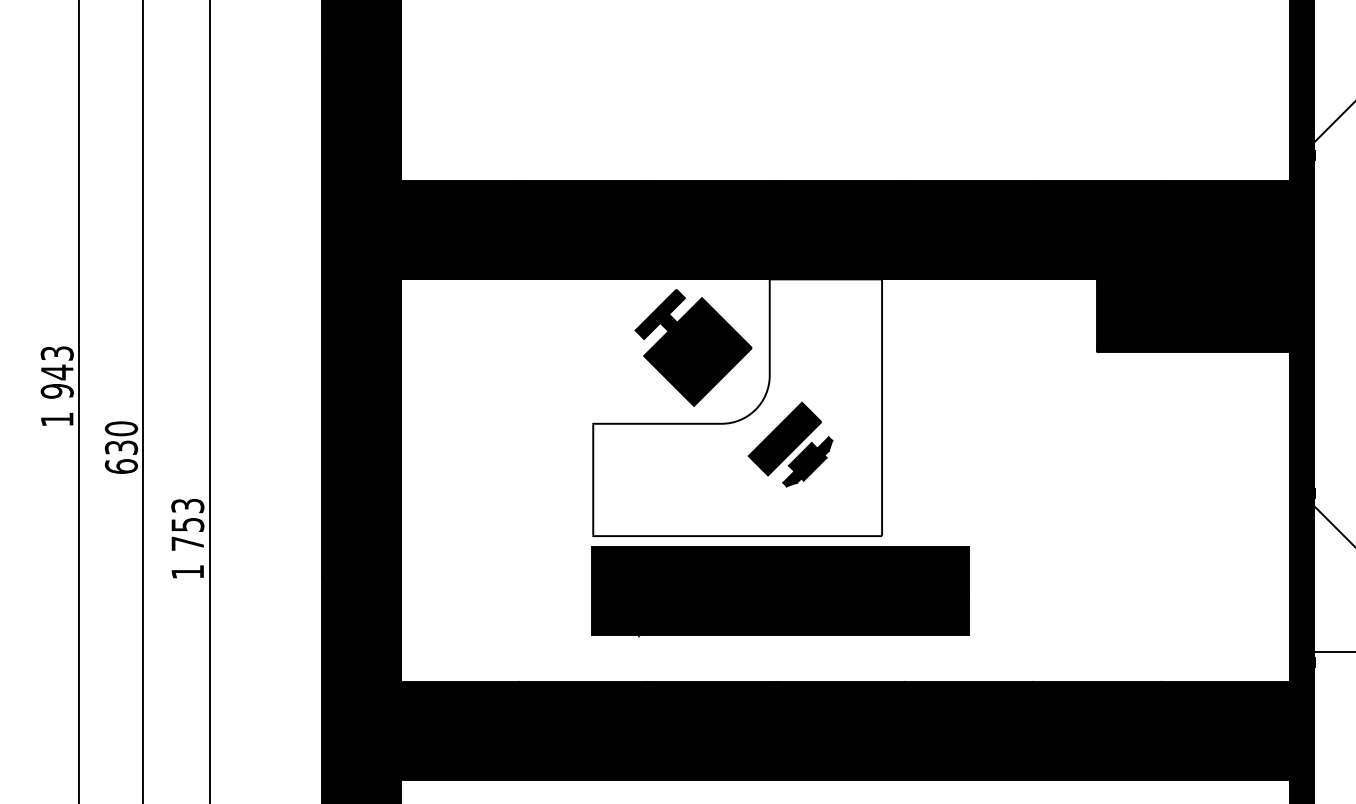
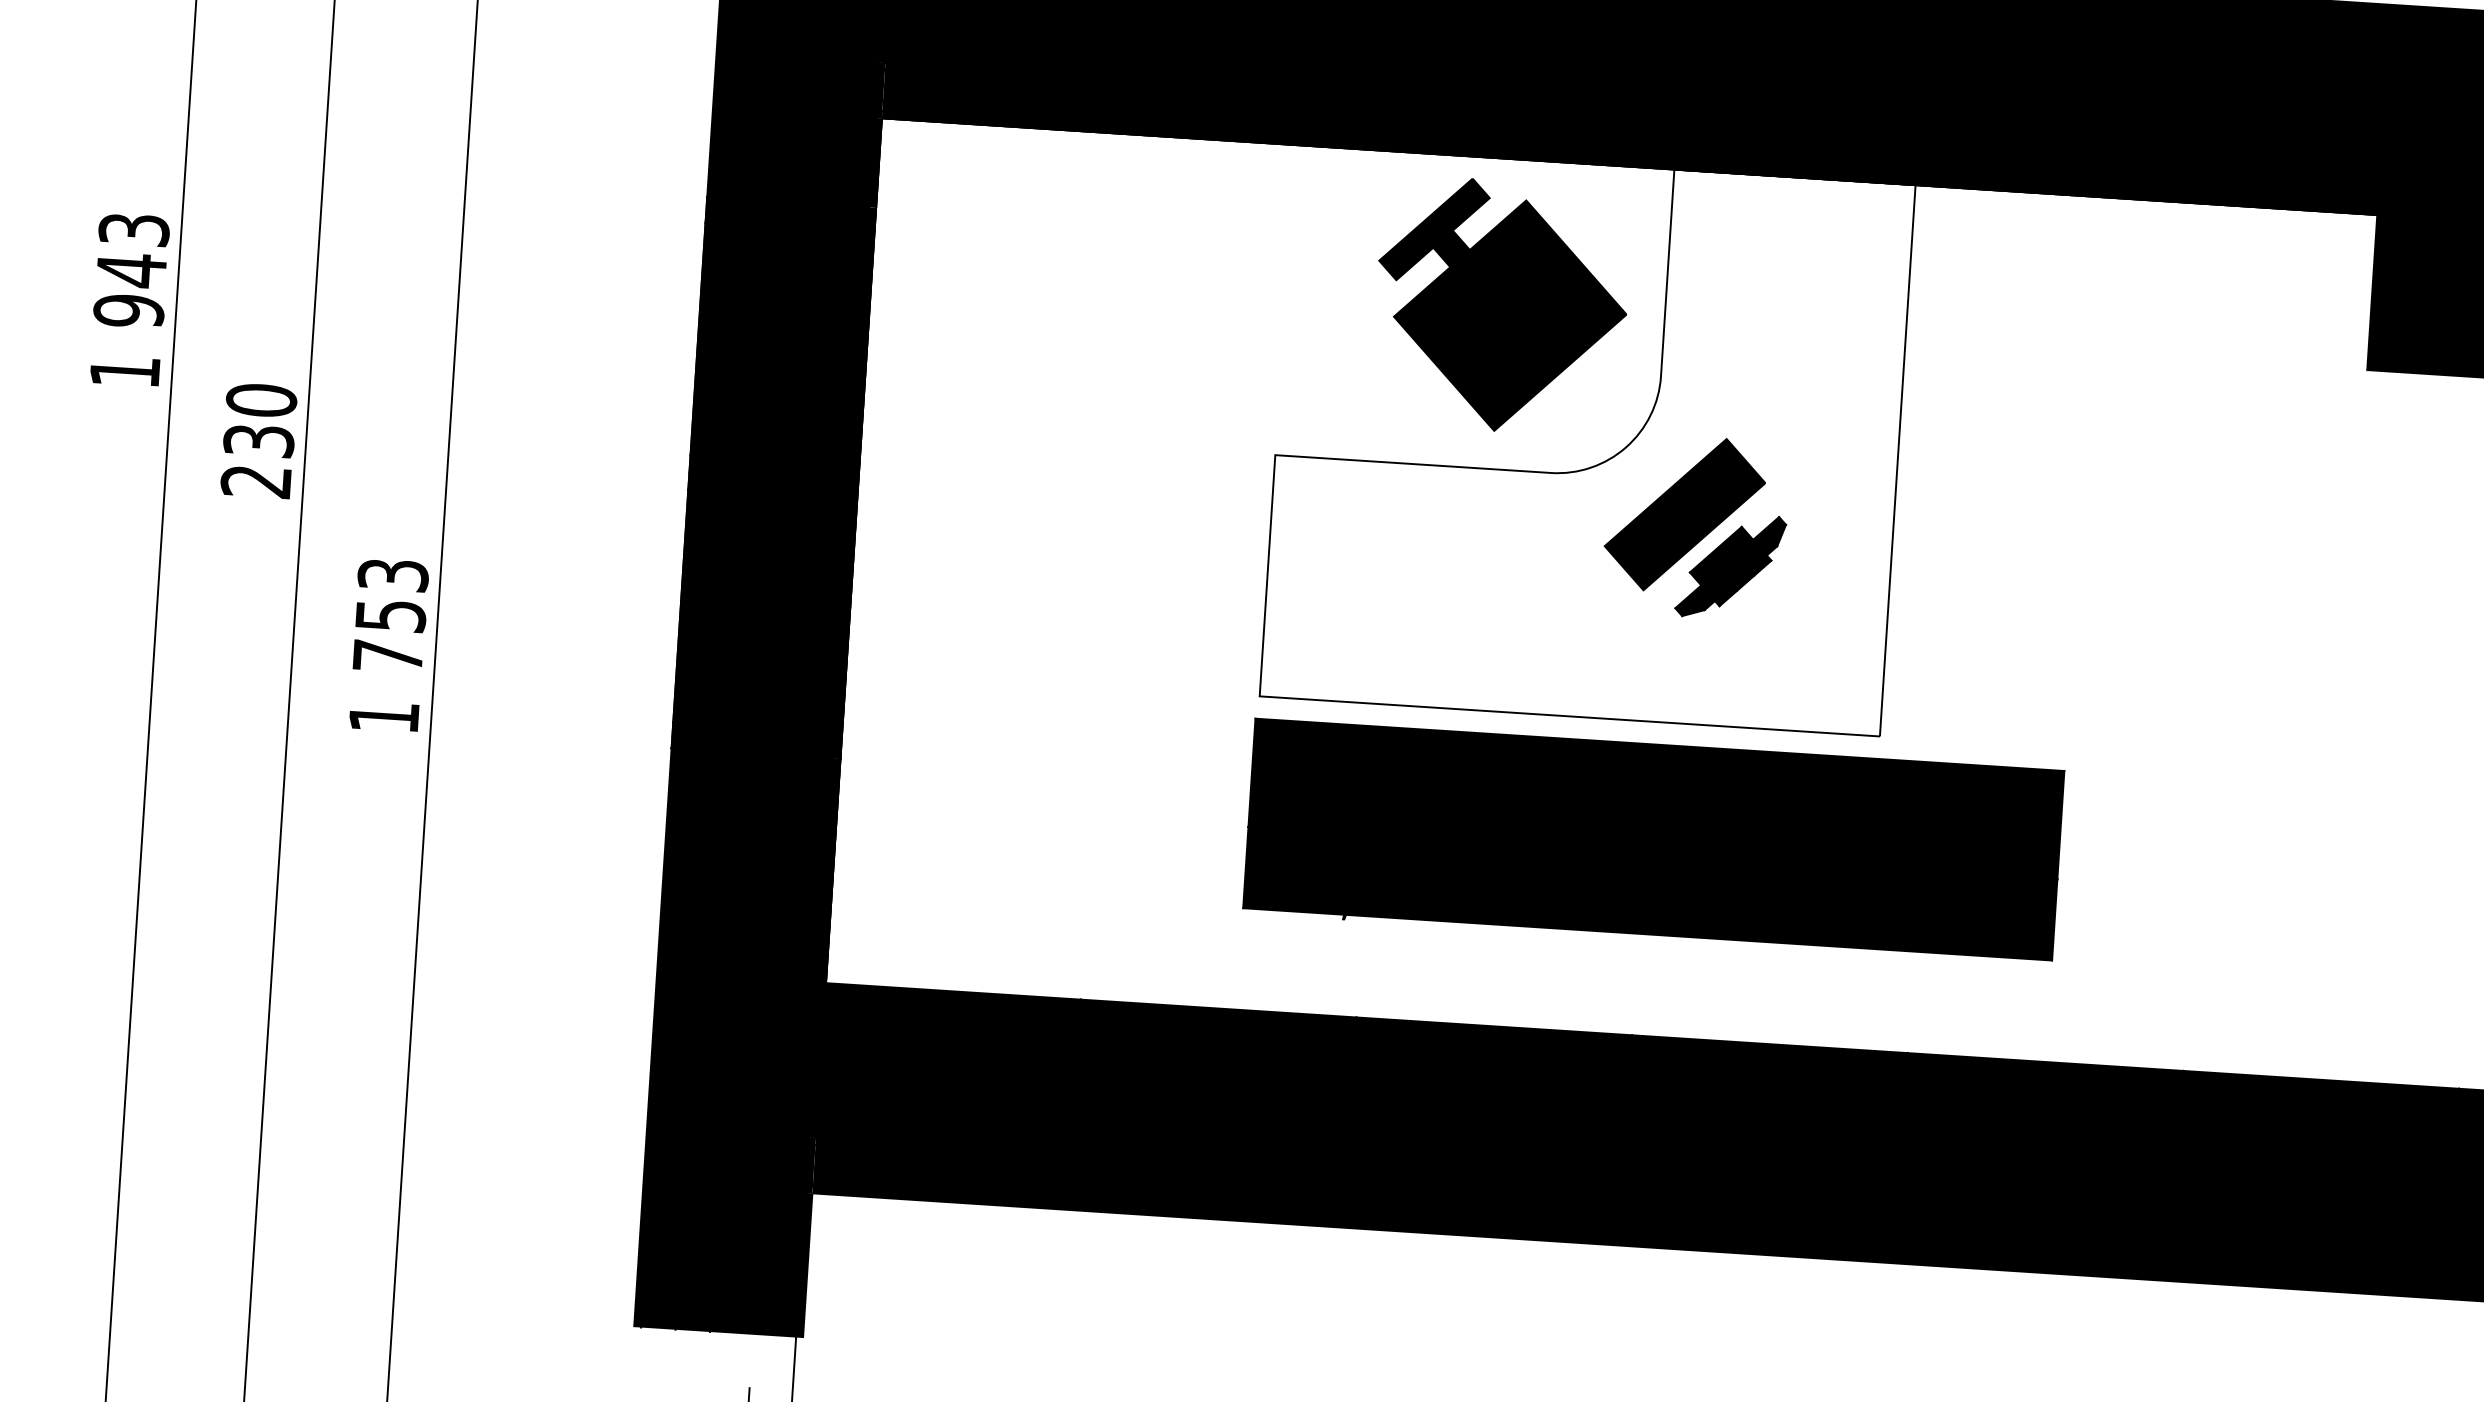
text: (121, 466) -> (256, 481), 630 -> 230

